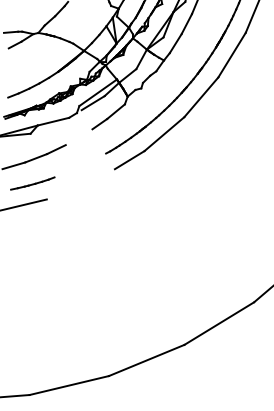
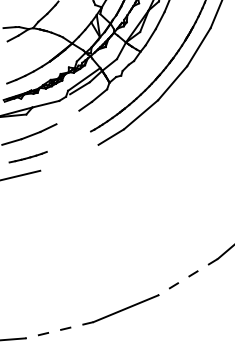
line: (219, 323) -> (188, 277), solid -> dashed
line: (69, 385) -> (59, 330), solid -> dashed

